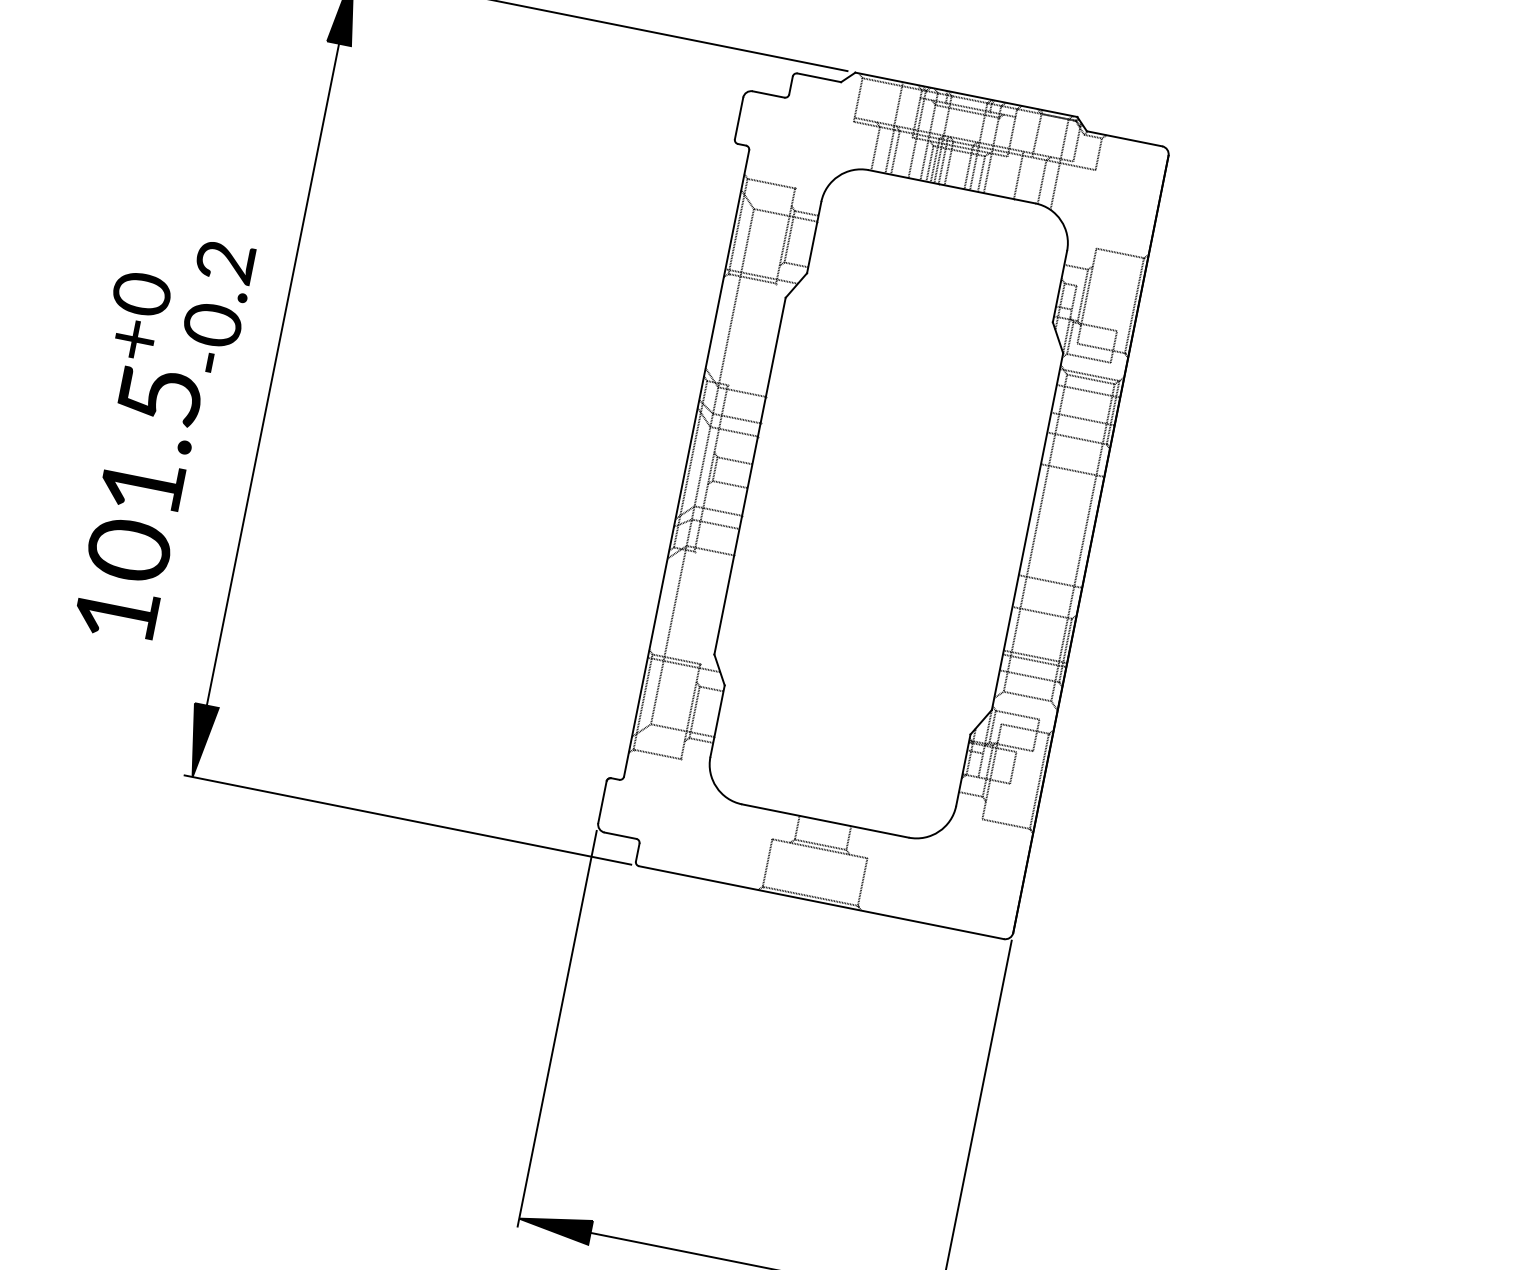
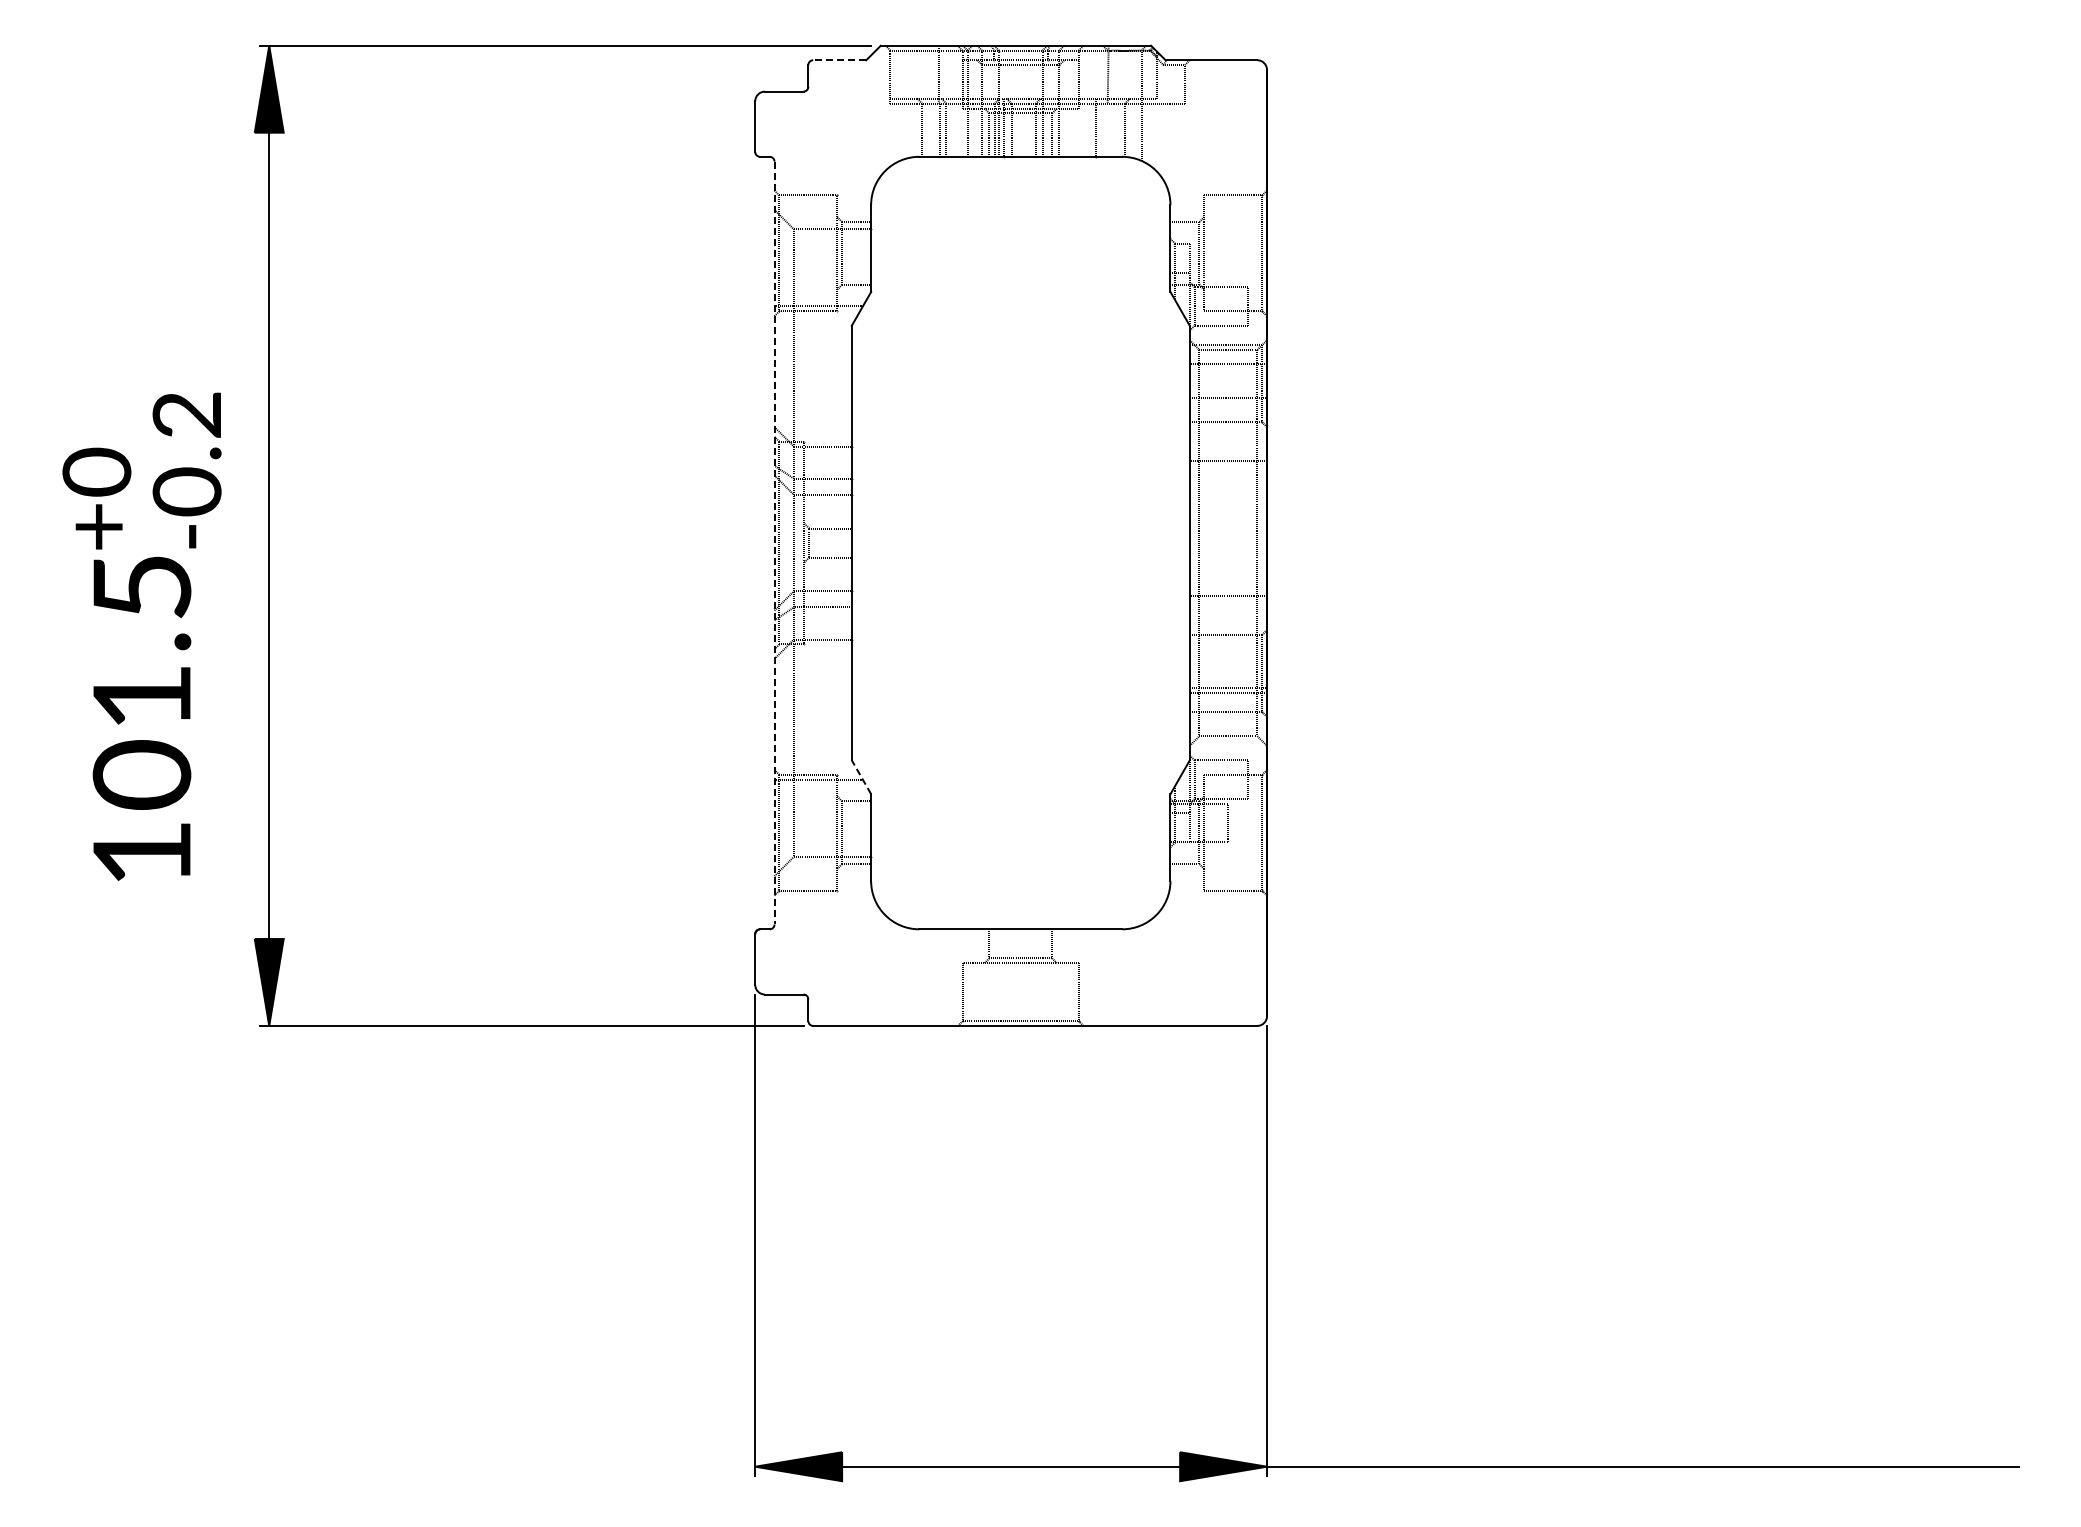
line: (819, 77) -> (839, 60), solid -> dashed
line: (686, 463) -> (774, 543), solid -> dashed
line: (719, 669) -> (861, 776), solid -> dashed

